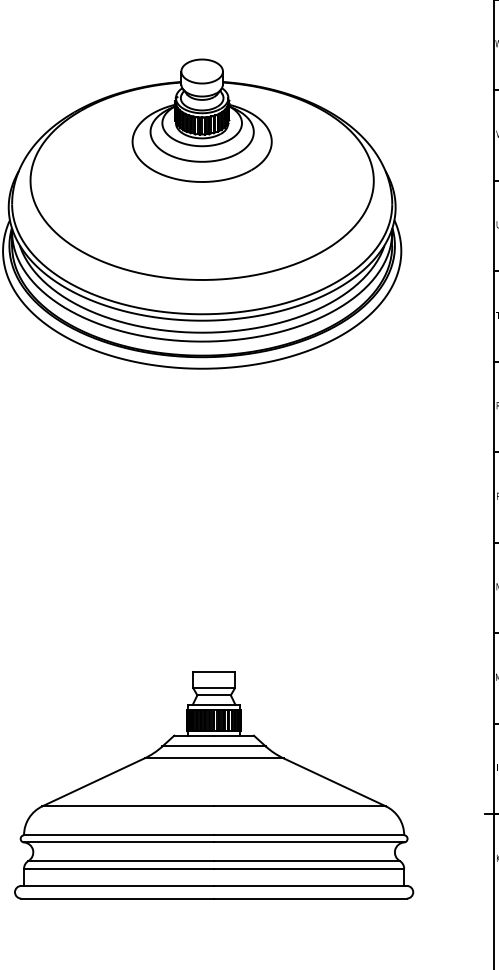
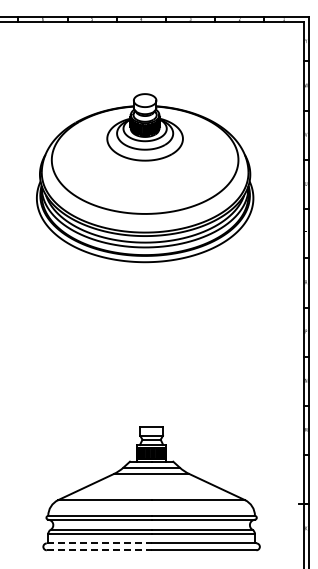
line: (118, 886) -> (99, 543), solid -> dashed
line: (118, 898) -> (99, 550), solid -> dashed

